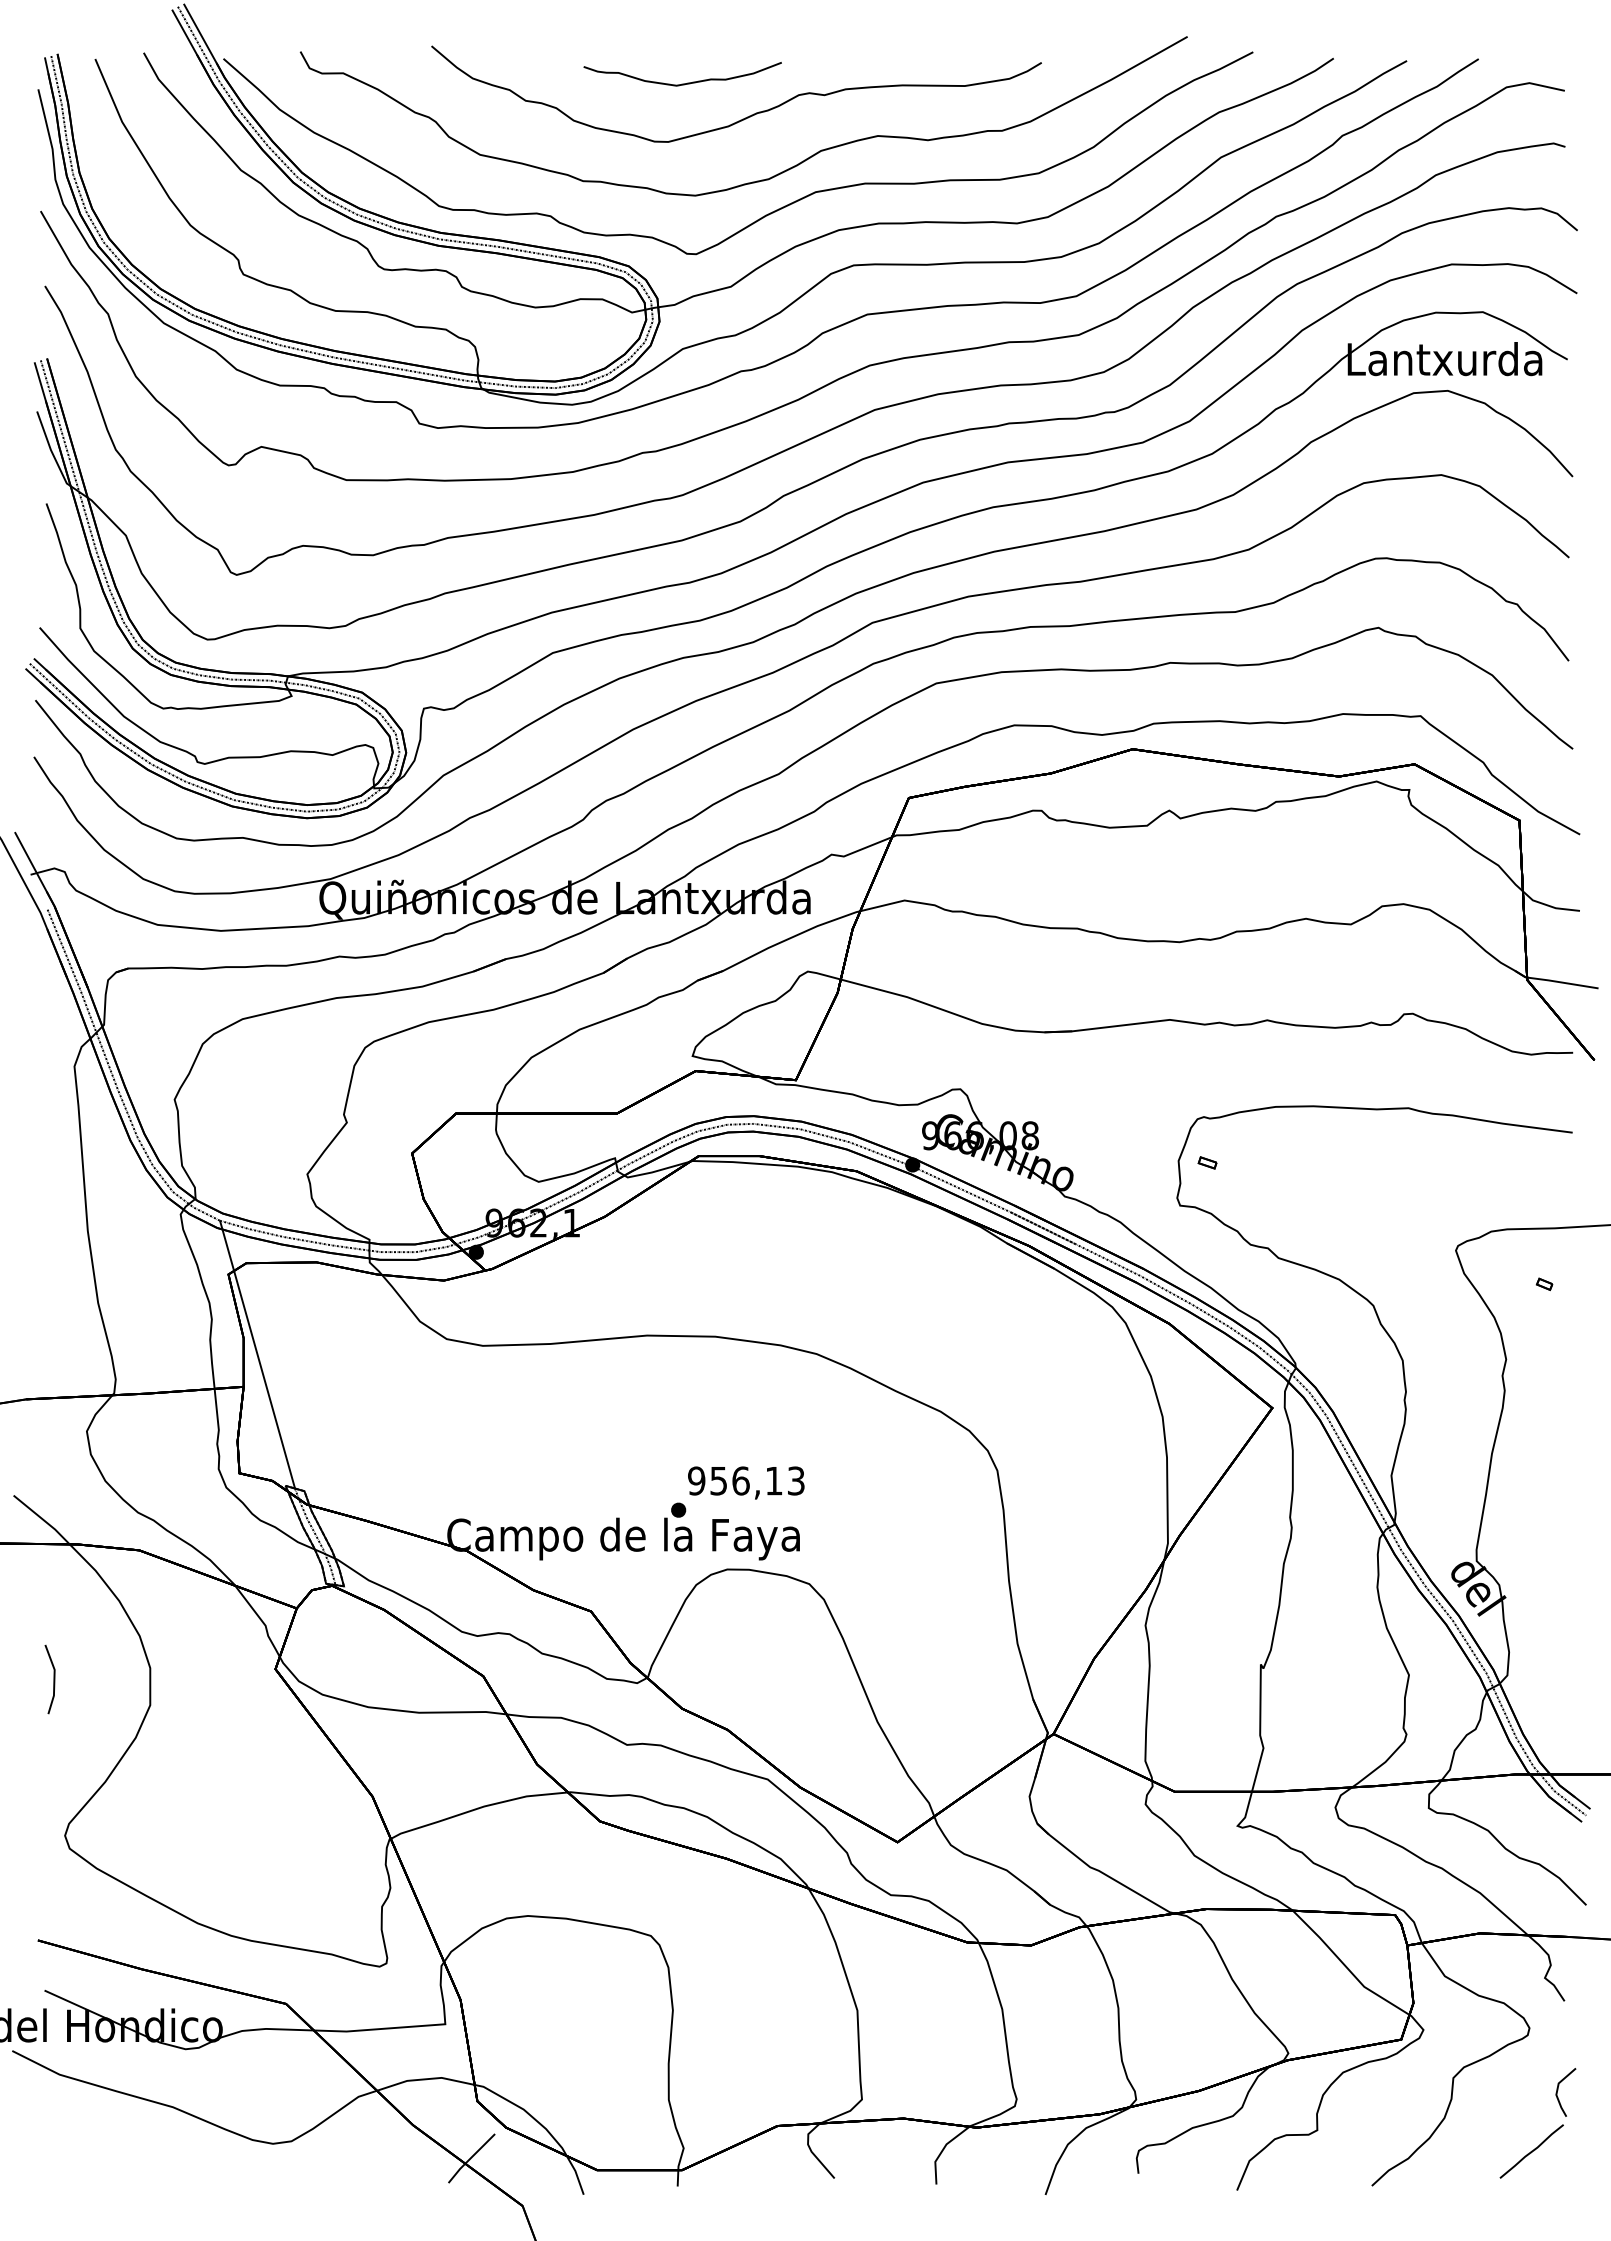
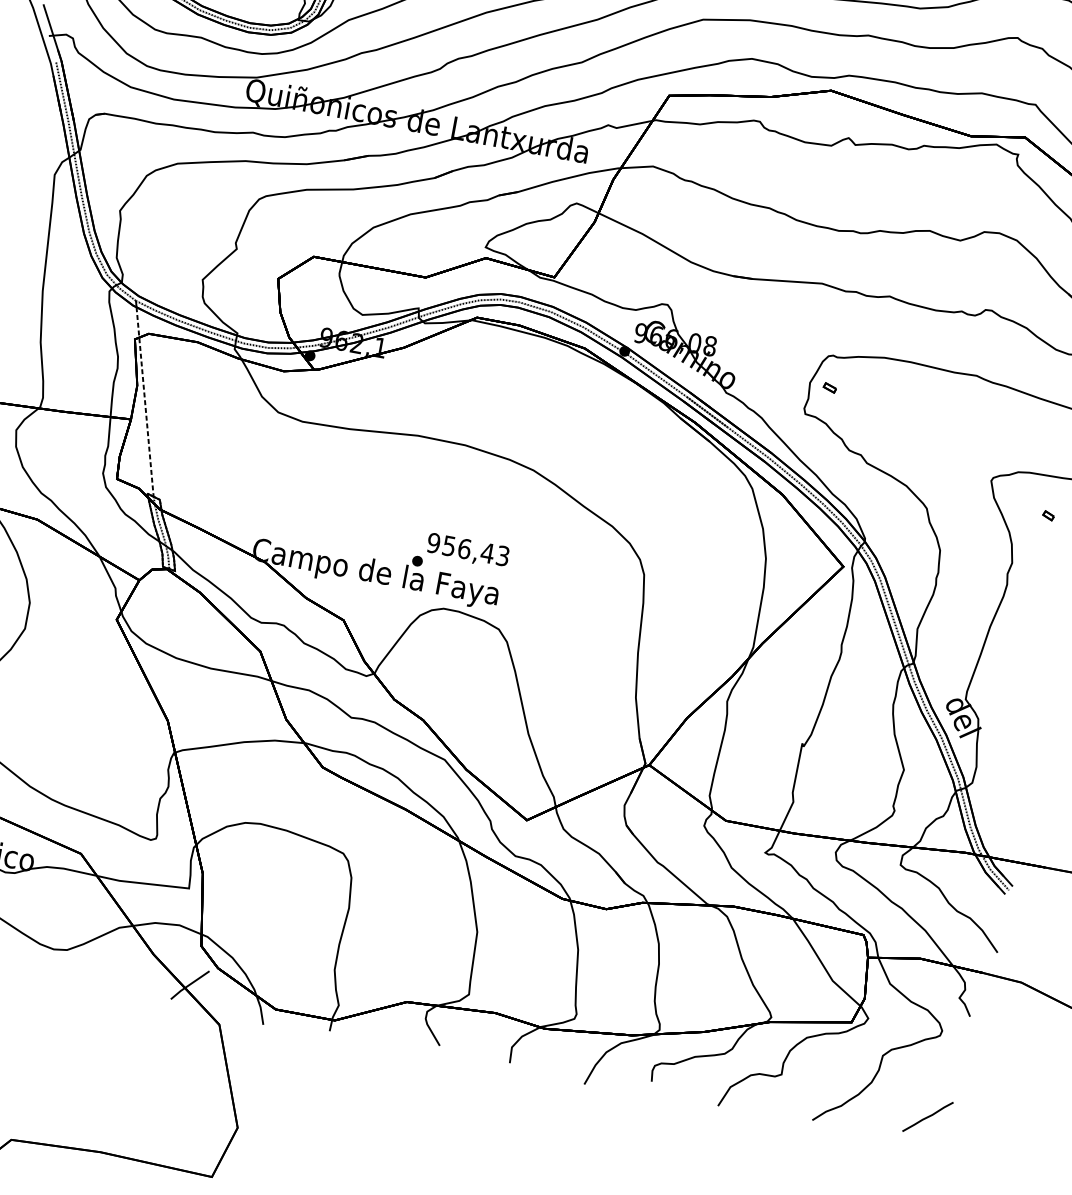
line: (258, 1358) -> (144, 401), solid -> dashed
text: (773, 1481) -> (487, 553), 956,13 -> 956,43
line: (1558, 2090) -> (954, 1077), removed

